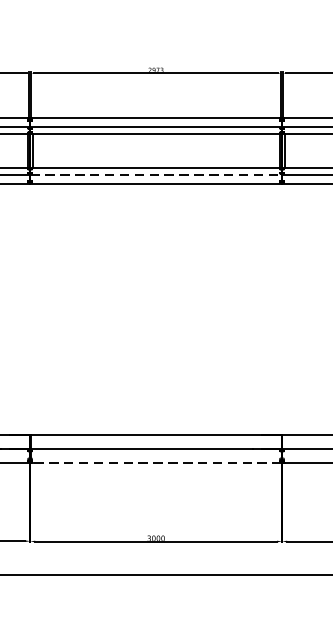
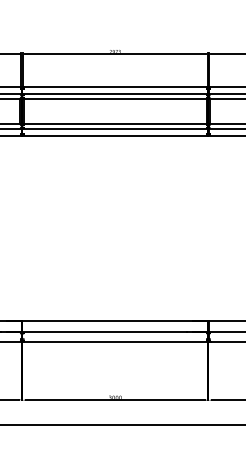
line: (156, 174) -> (115, 128), dashed -> solid
line: (156, 462) -> (115, 341), dashed -> solid

